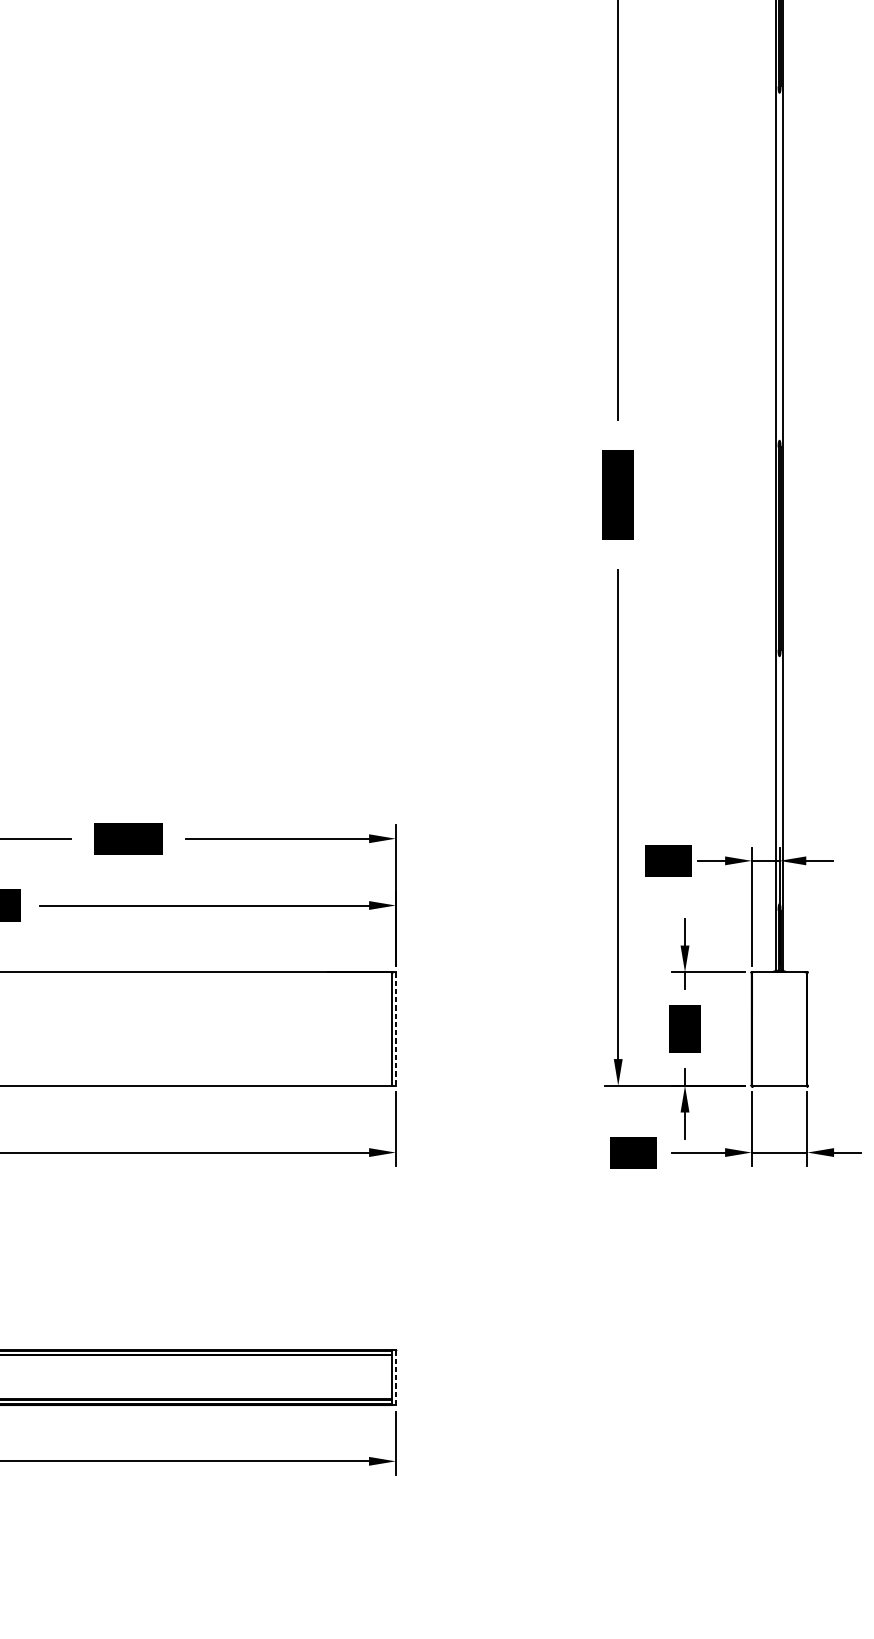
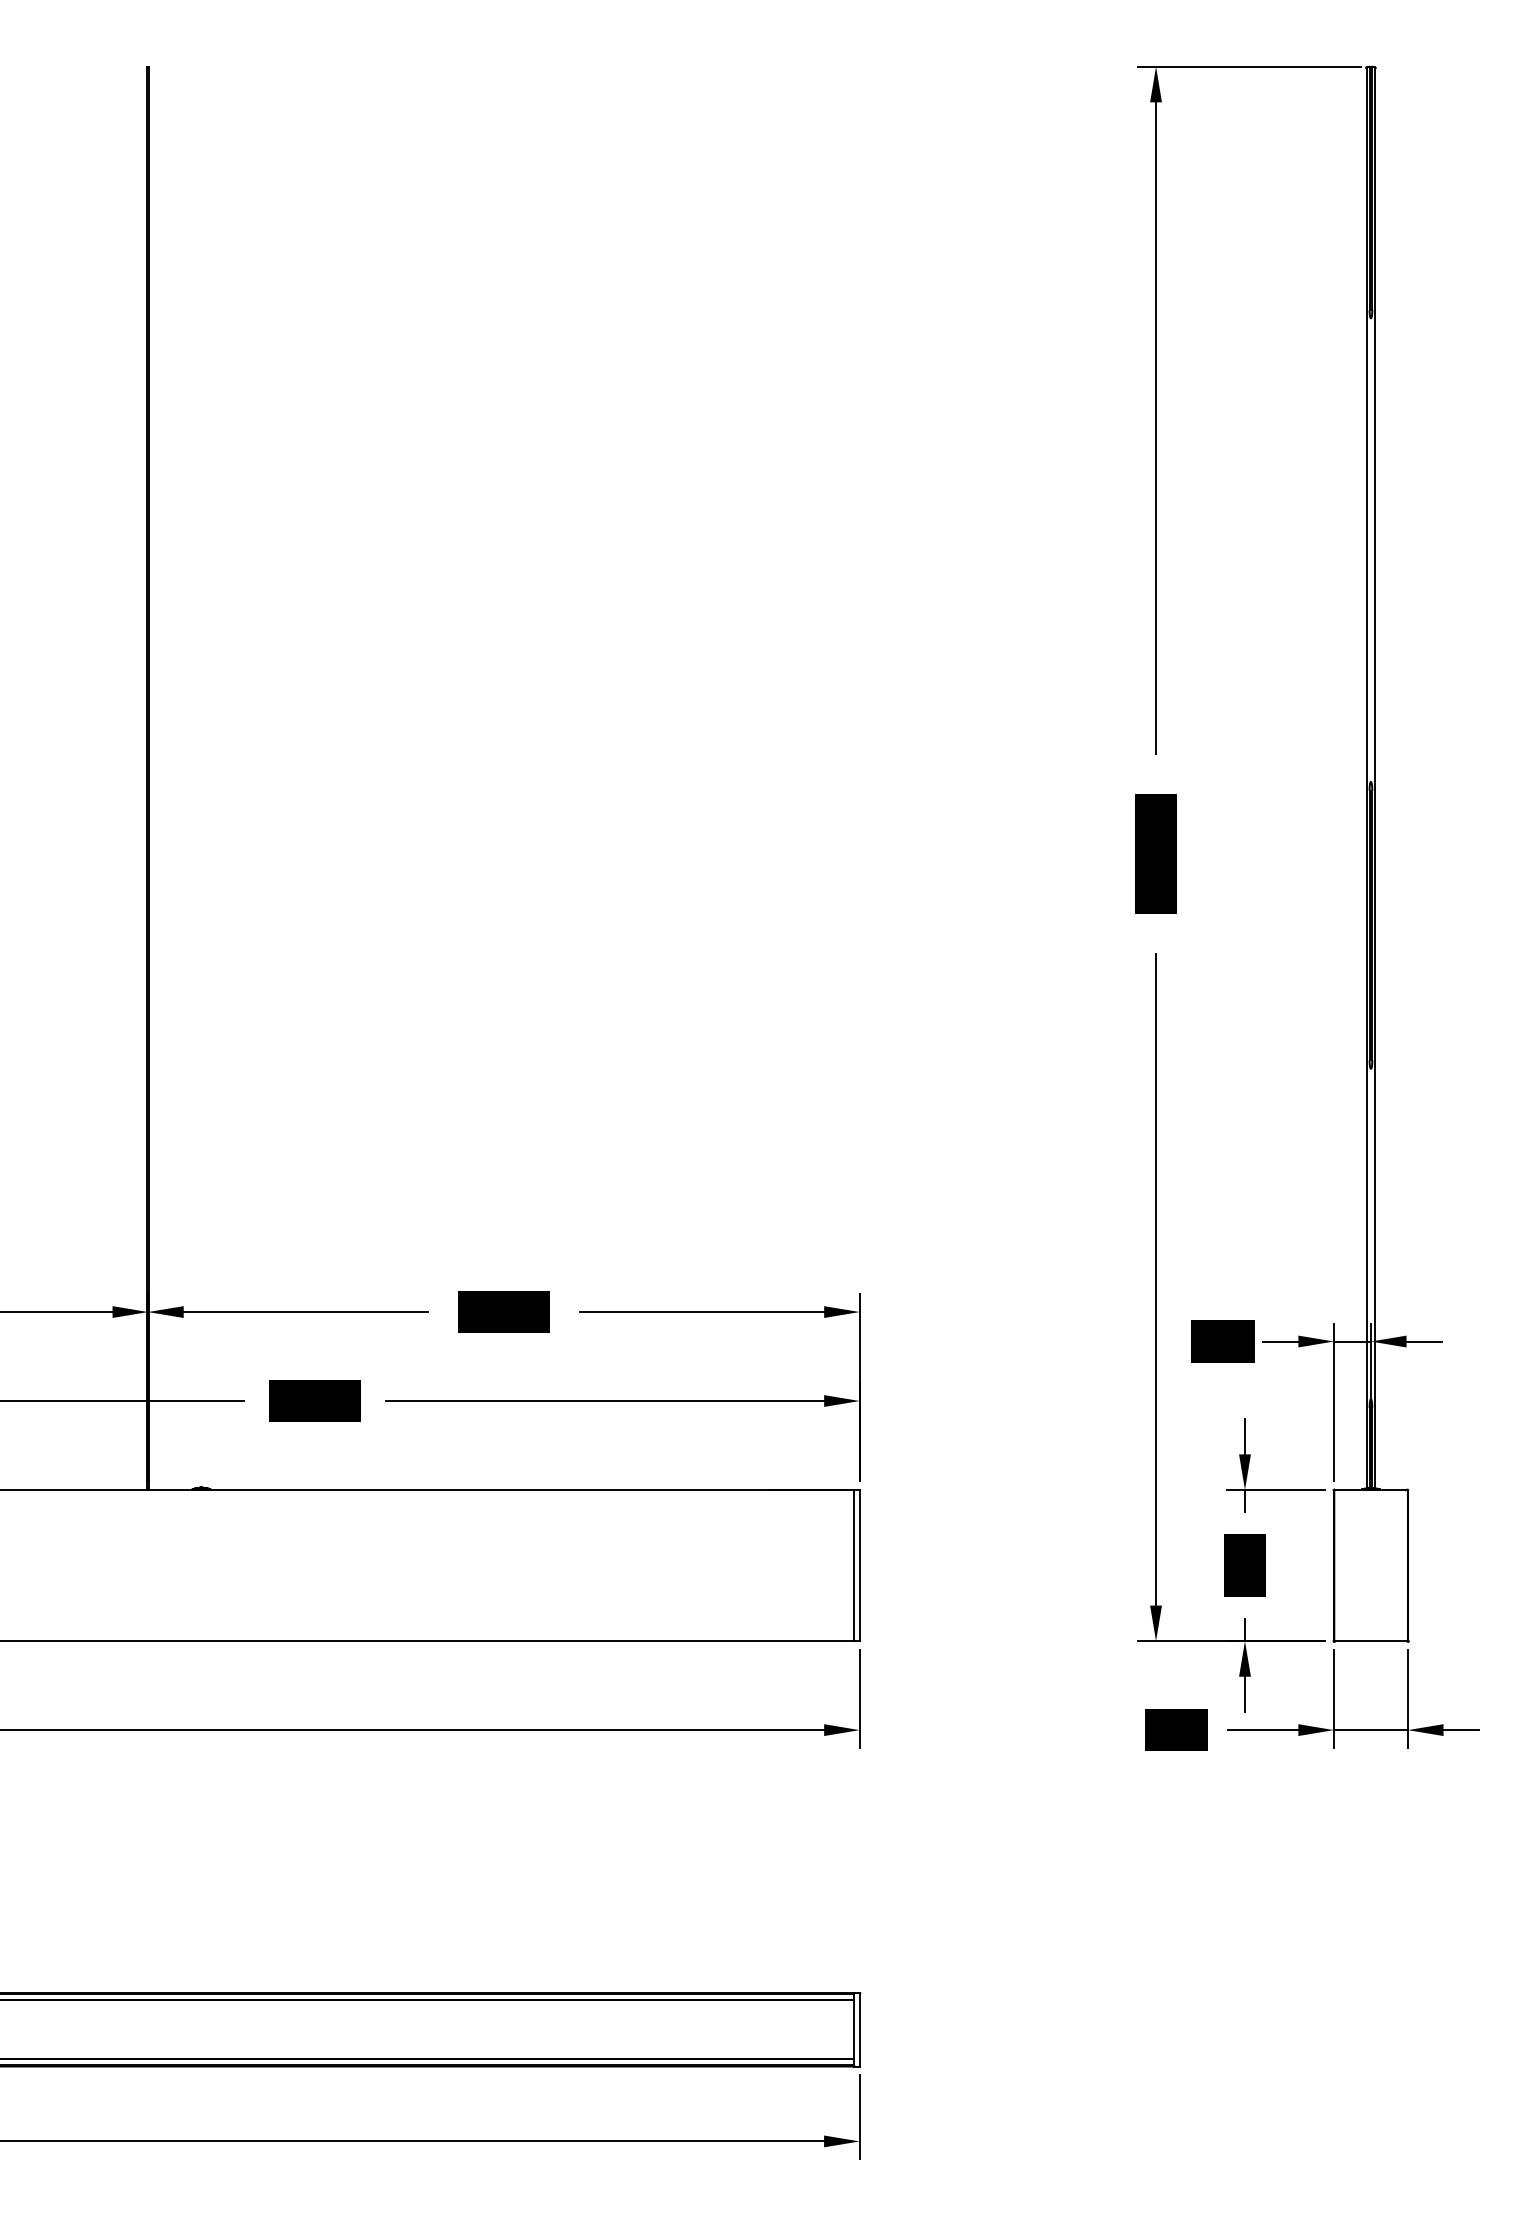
line: (395, 1028) -> (859, 1565), dashed -> solid
line: (395, 1377) -> (859, 2029), dashed -> solid

